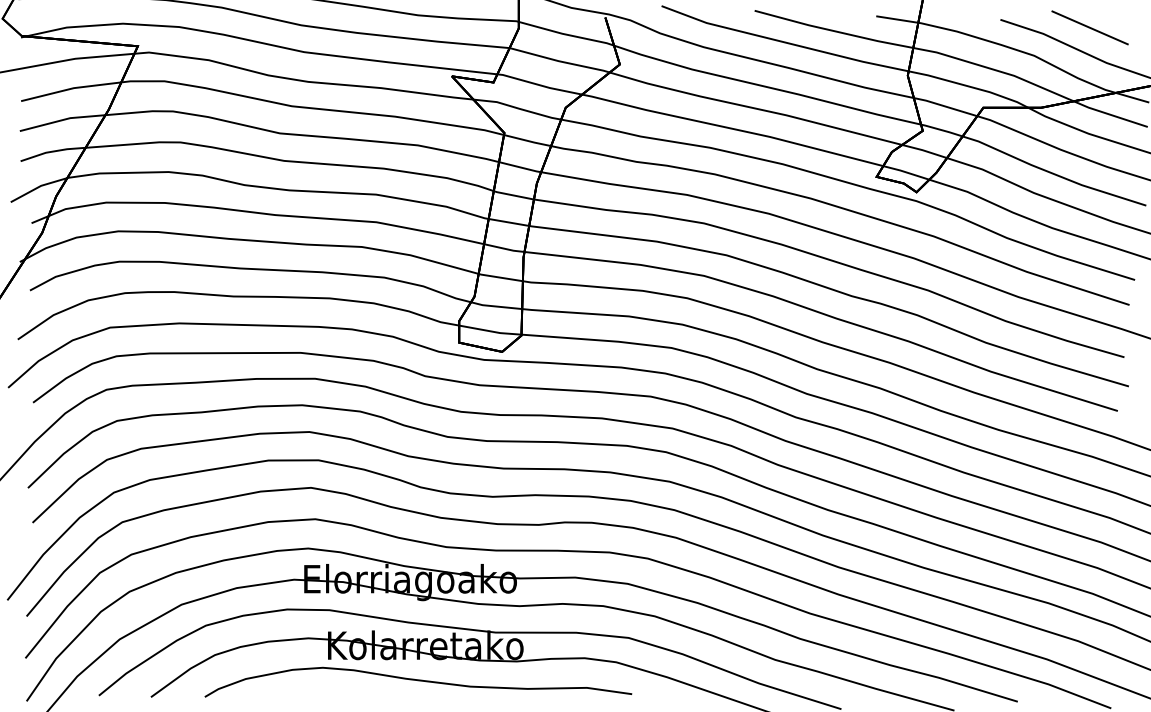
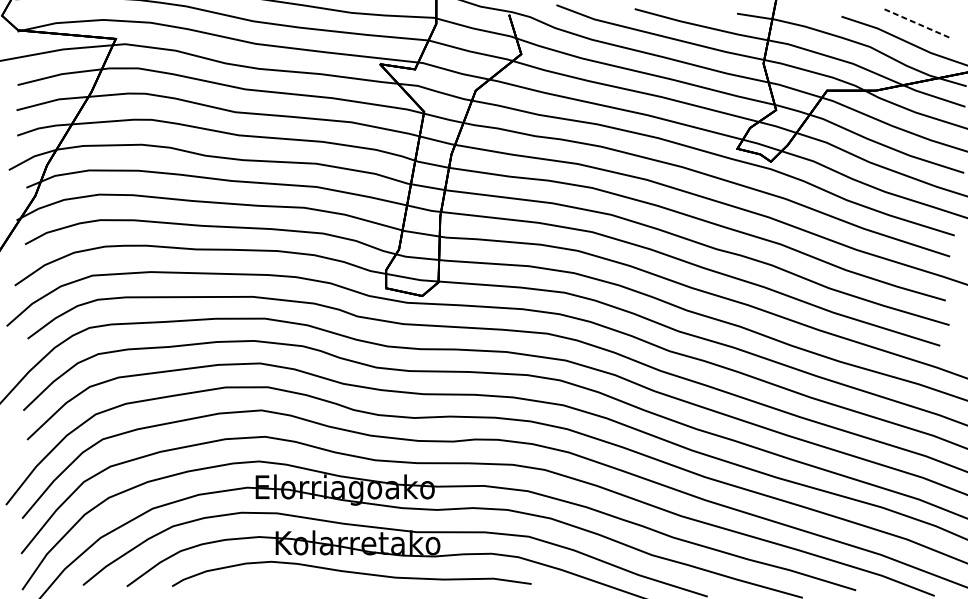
line: (1090, 28) -> (917, 23), solid -> dashed

